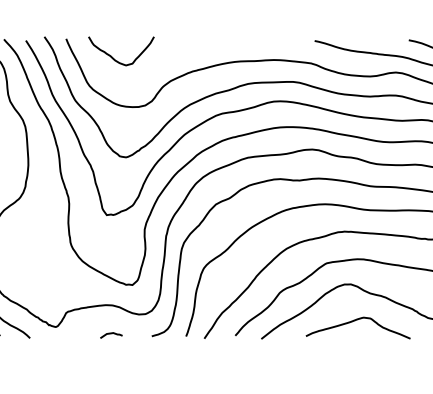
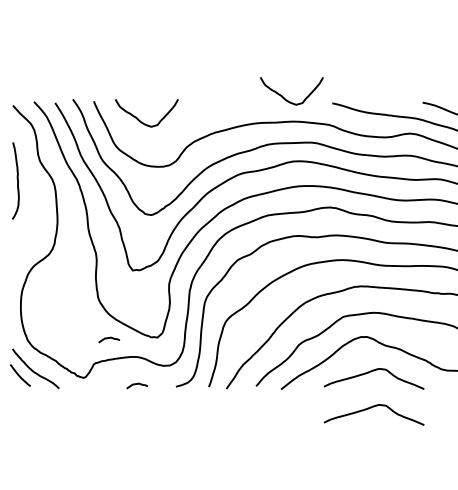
curve: (267, 36) -> (287, 99), added
curve: (82, 285) -> (109, 338), added
curve: (355, 358) -> (371, 408), added

